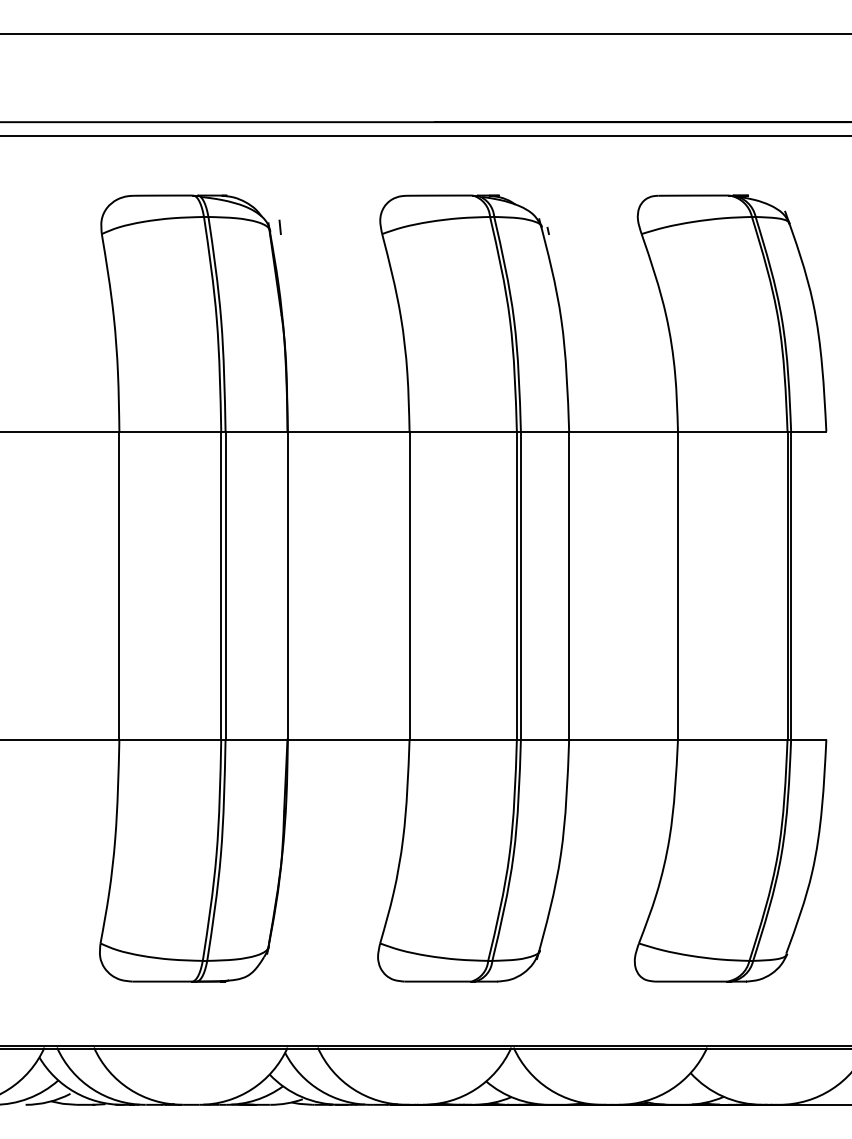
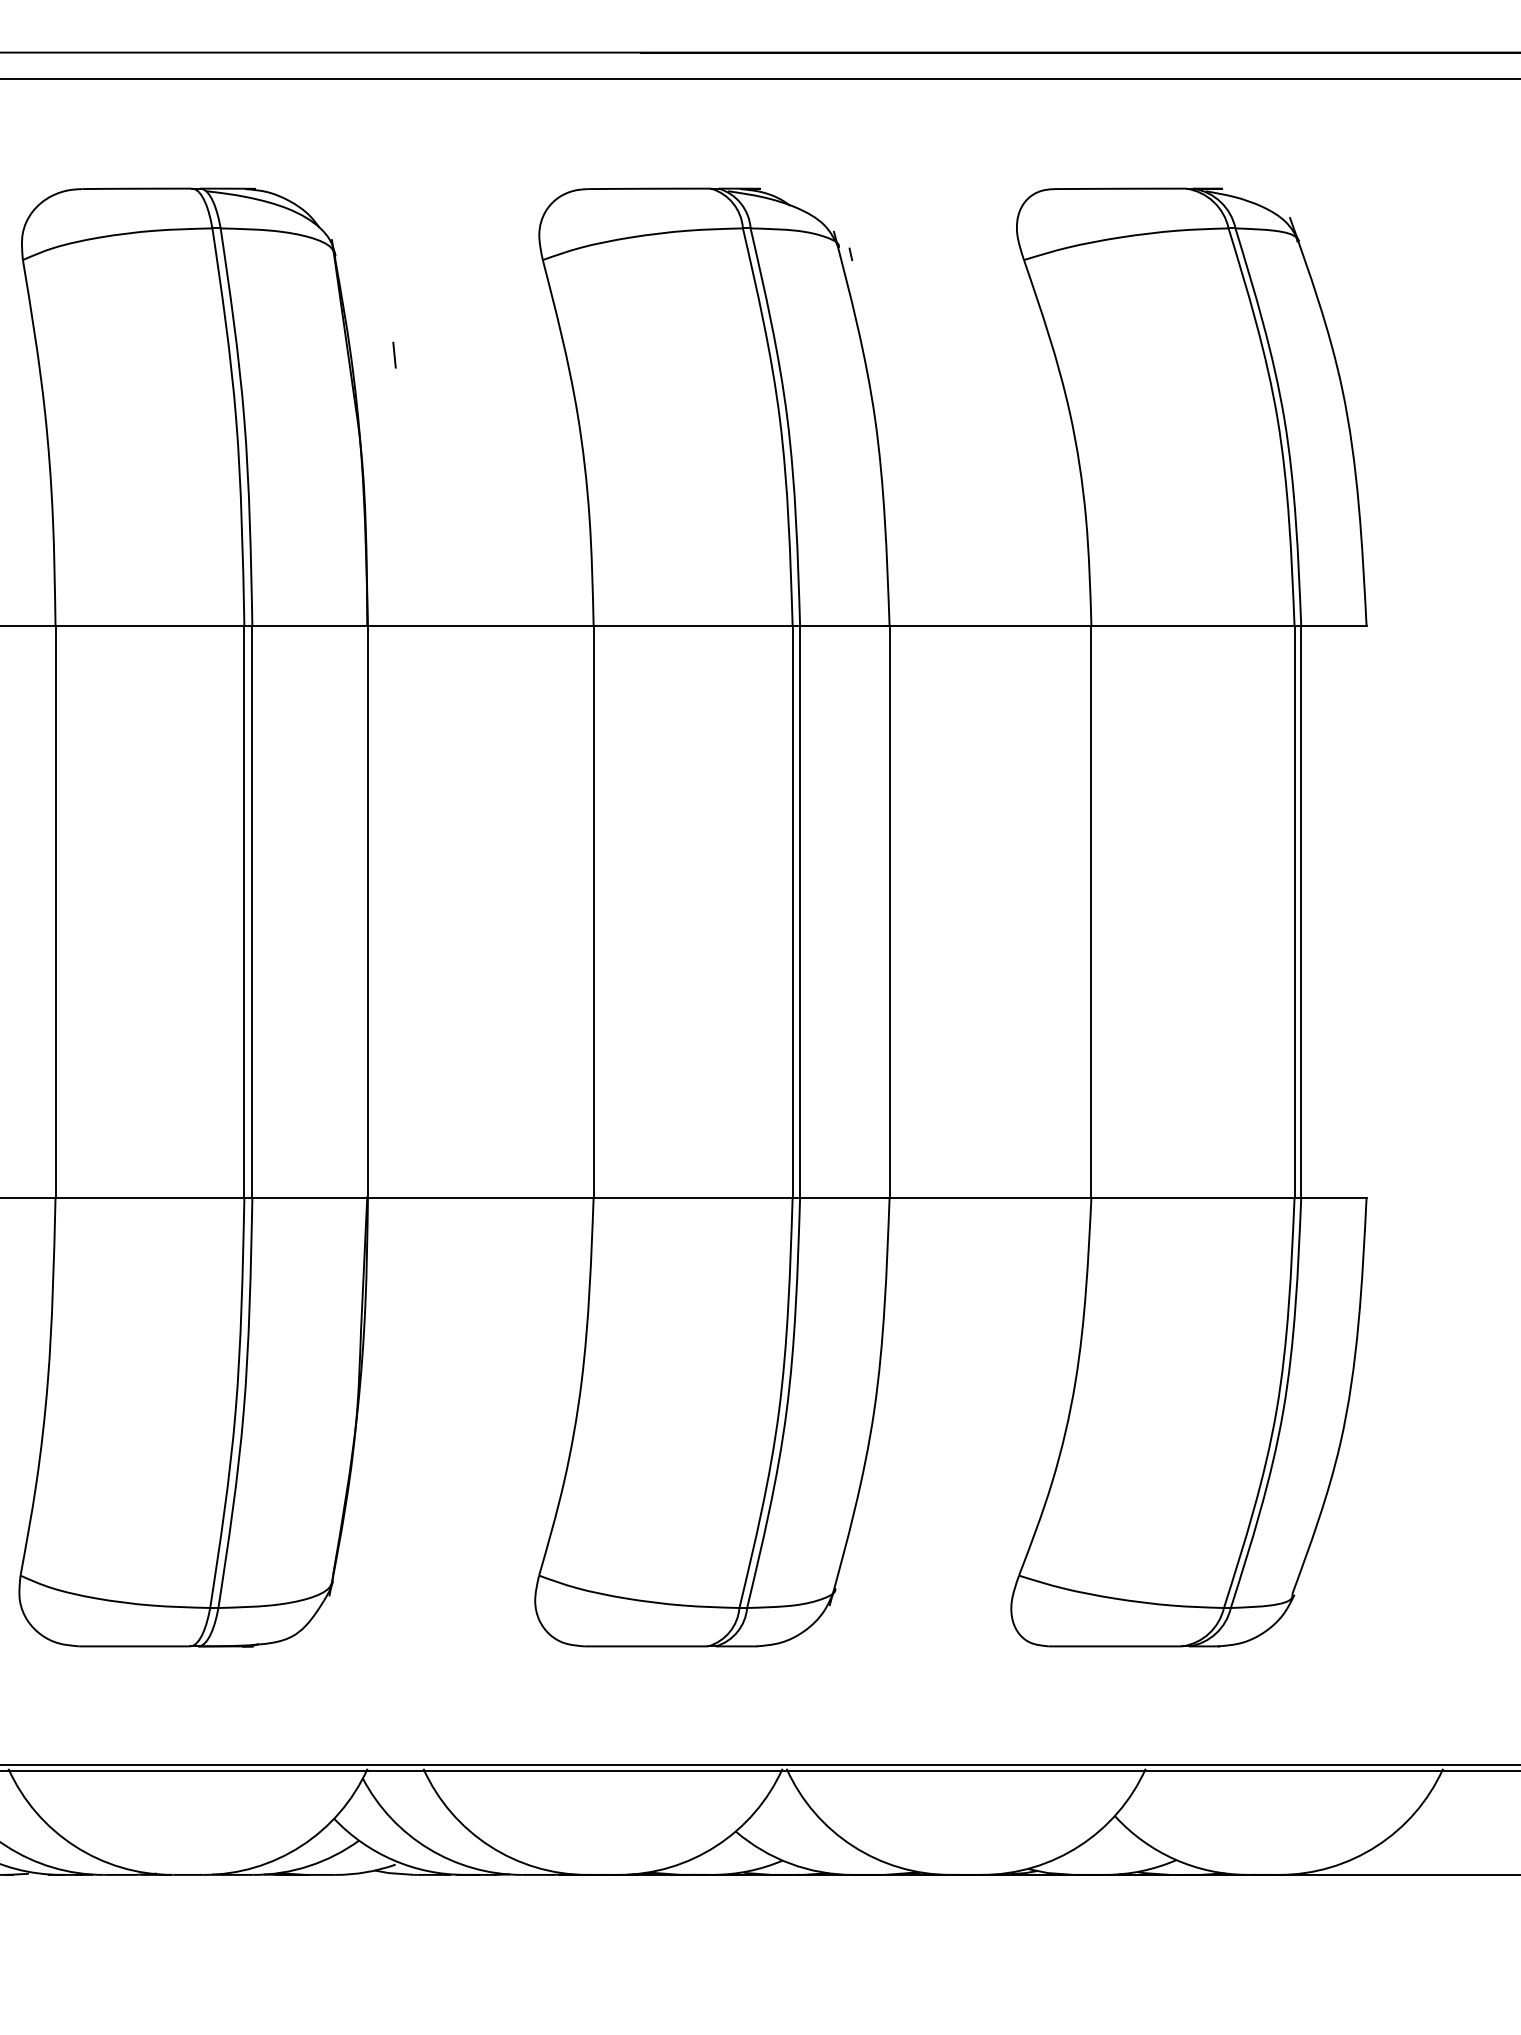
line: (279, 226) -> (393, 353), moved

